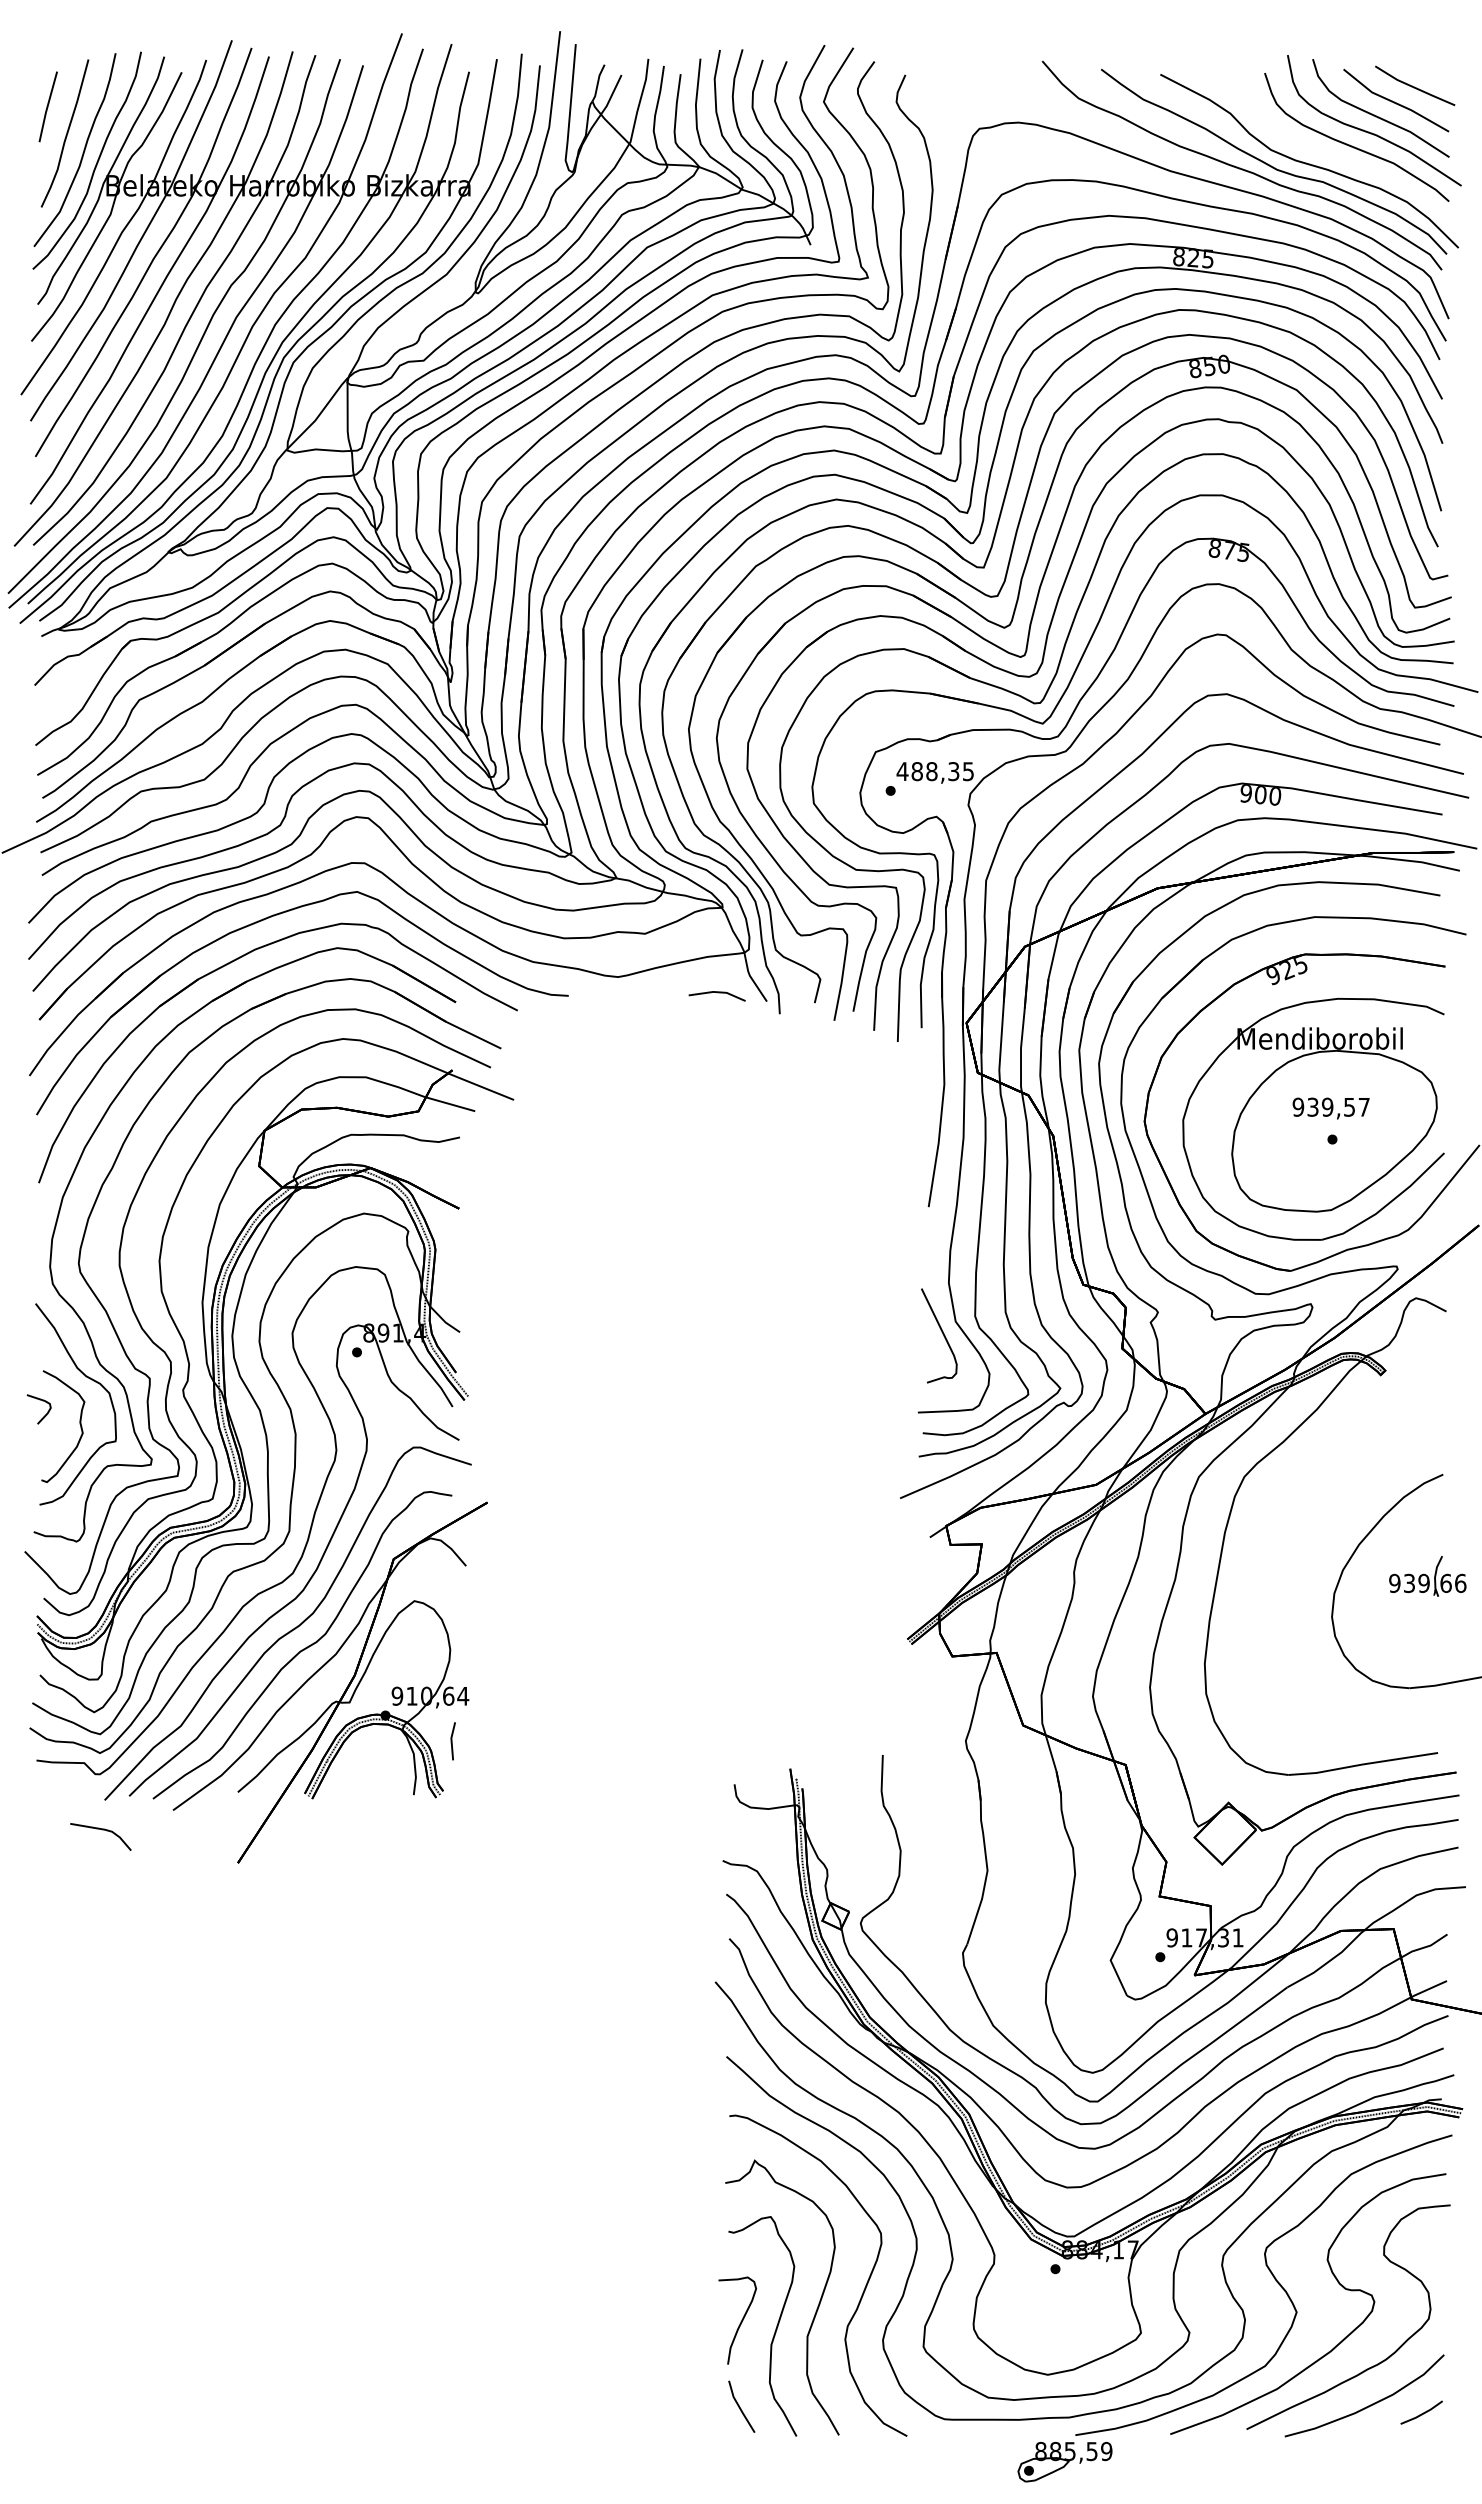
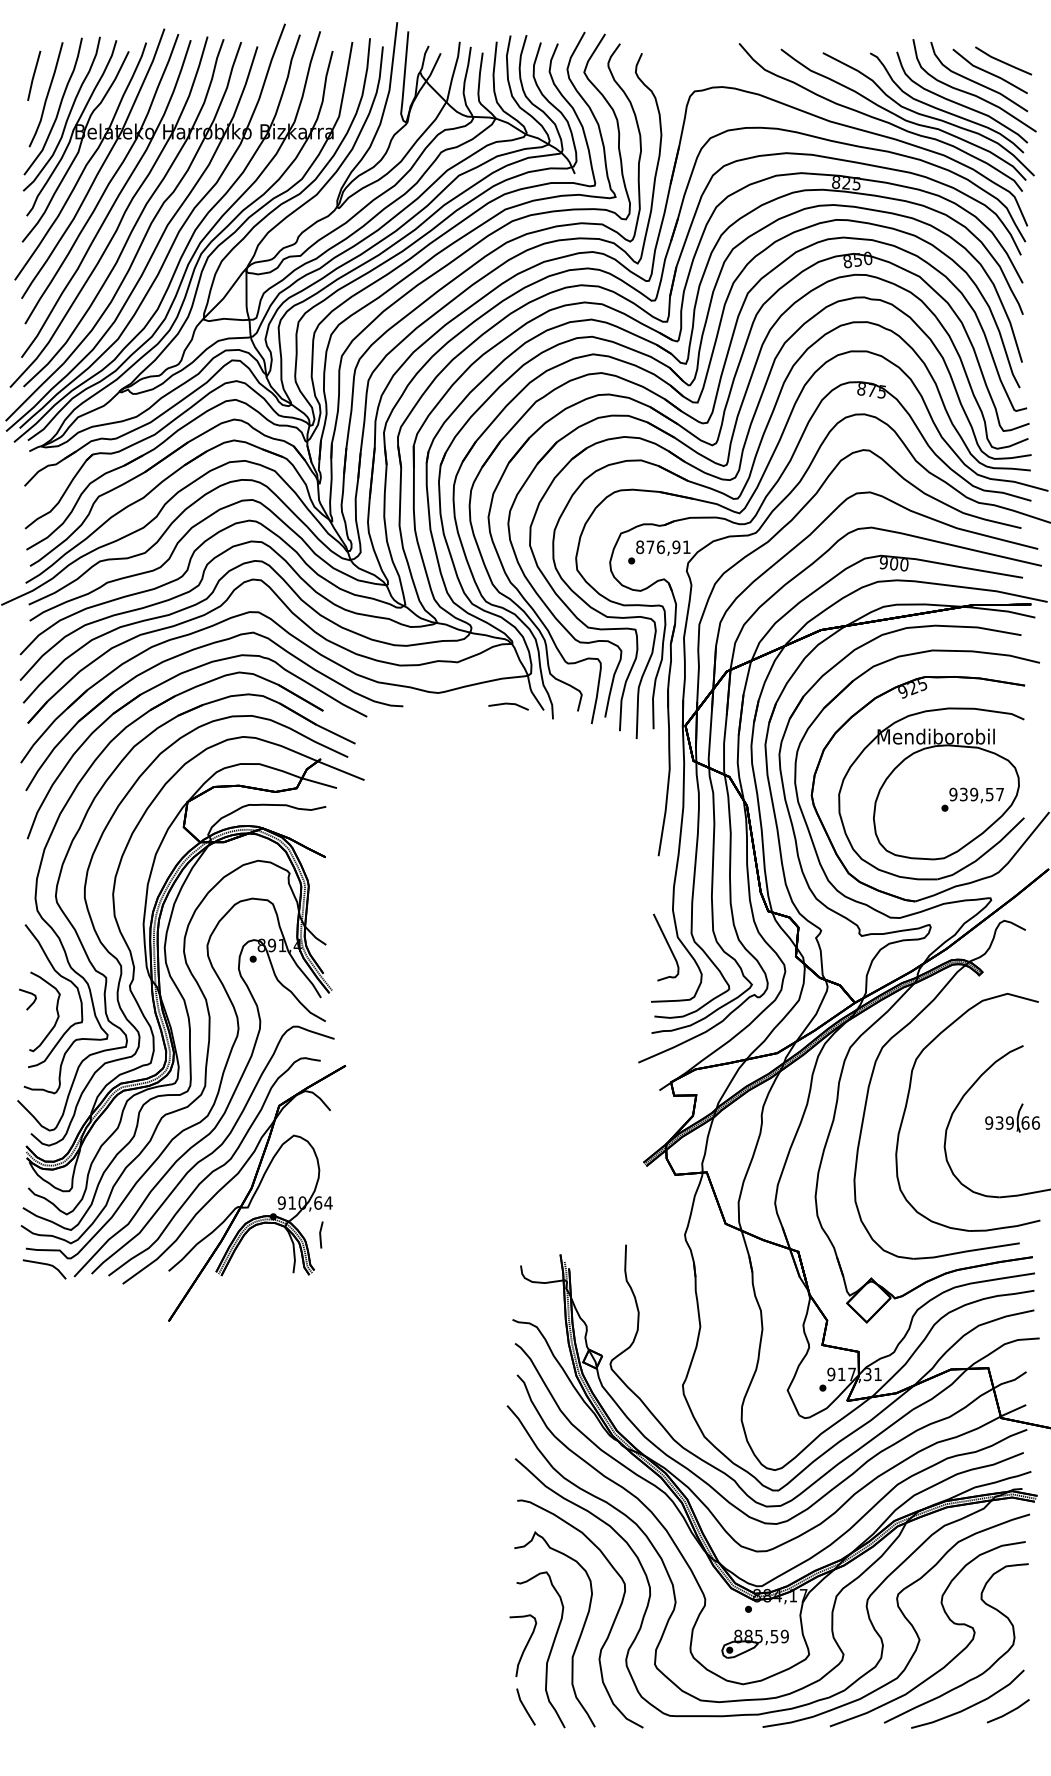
part: (1331, 155) -> (944, 110), added
text: (934, 771) -> (662, 547), 488,35 -> 876,91
text: (1330, 1108) -> (976, 795), moved
part: (1280, 1551) -> (908, 1100), added
line: (102, 1830) -> (45, 1264), moved
part: (1421, 2412) -> (1008, 1711), size x1.43
part: (1064, 2461) -> (754, 1643), moved

